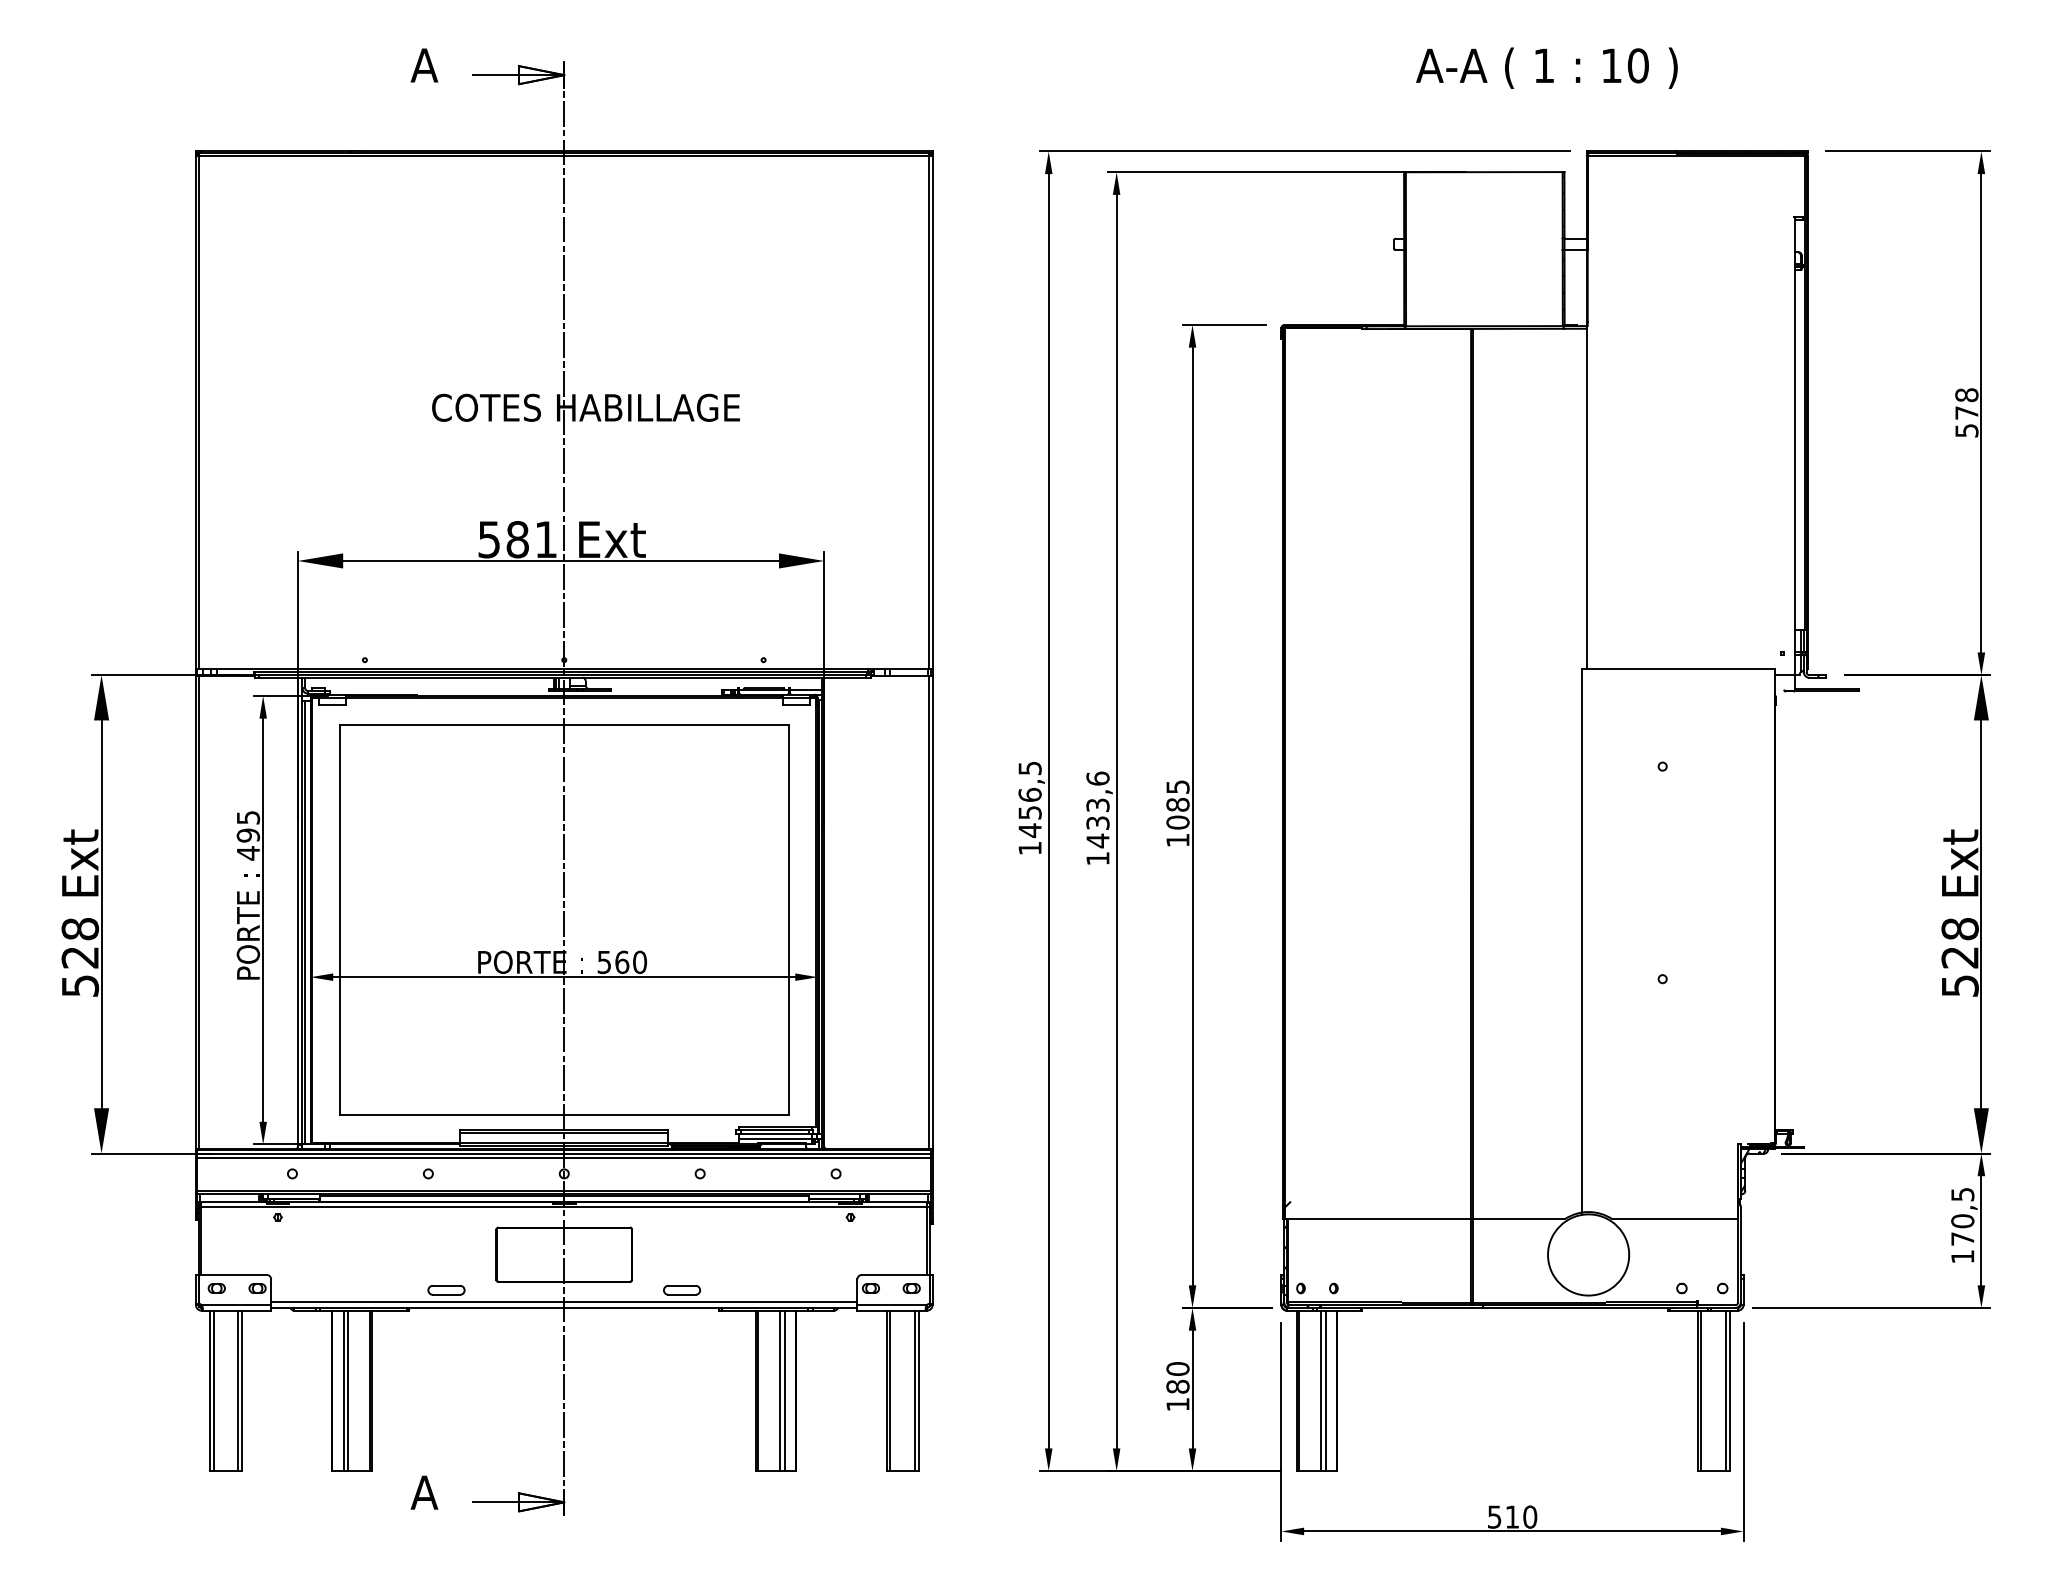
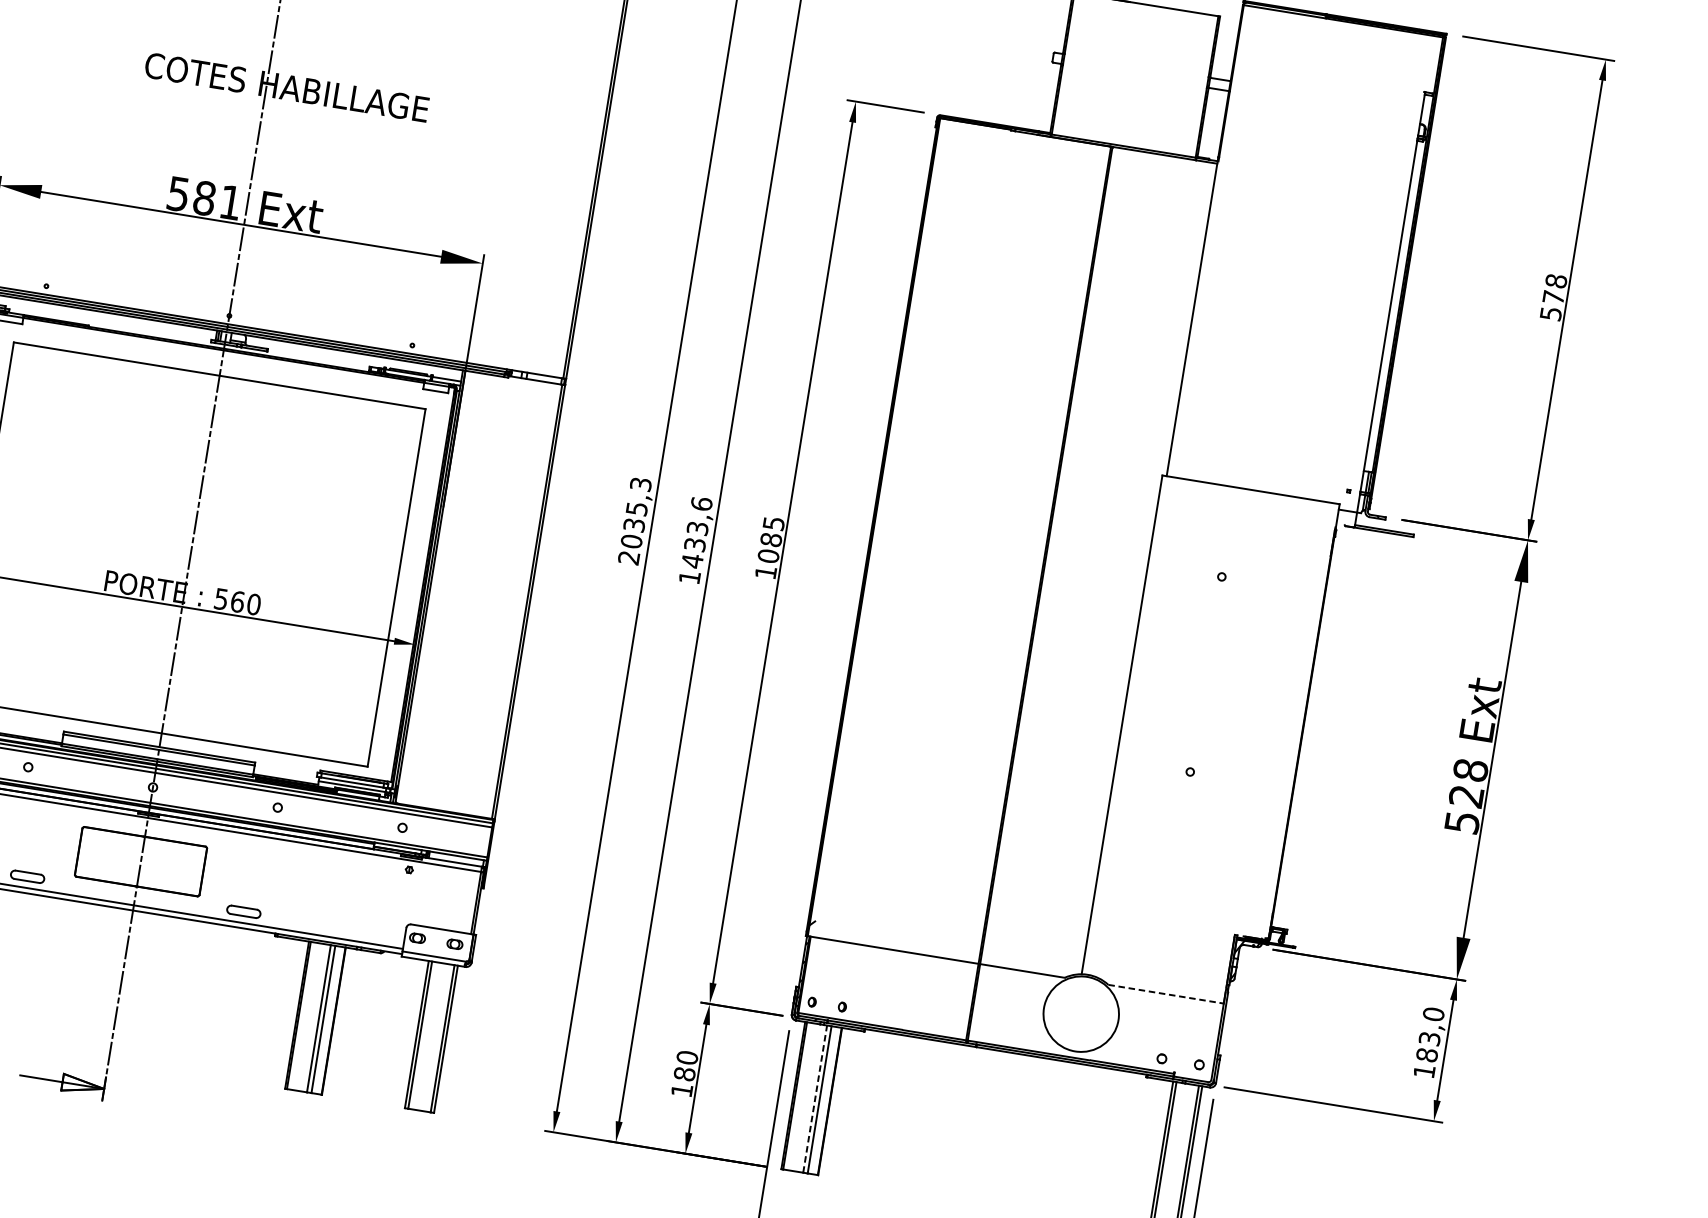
text: (1029, 808) -> (634, 521), 1456,5 -> 2035,3
text: (1962, 1216) -> (1430, 1034), 170,5 -> 183,0
line: (1675, 1219) -> (1166, 994), solid -> dashed
line: (1320, 1390) -> (815, 1098), solid -> dashed

